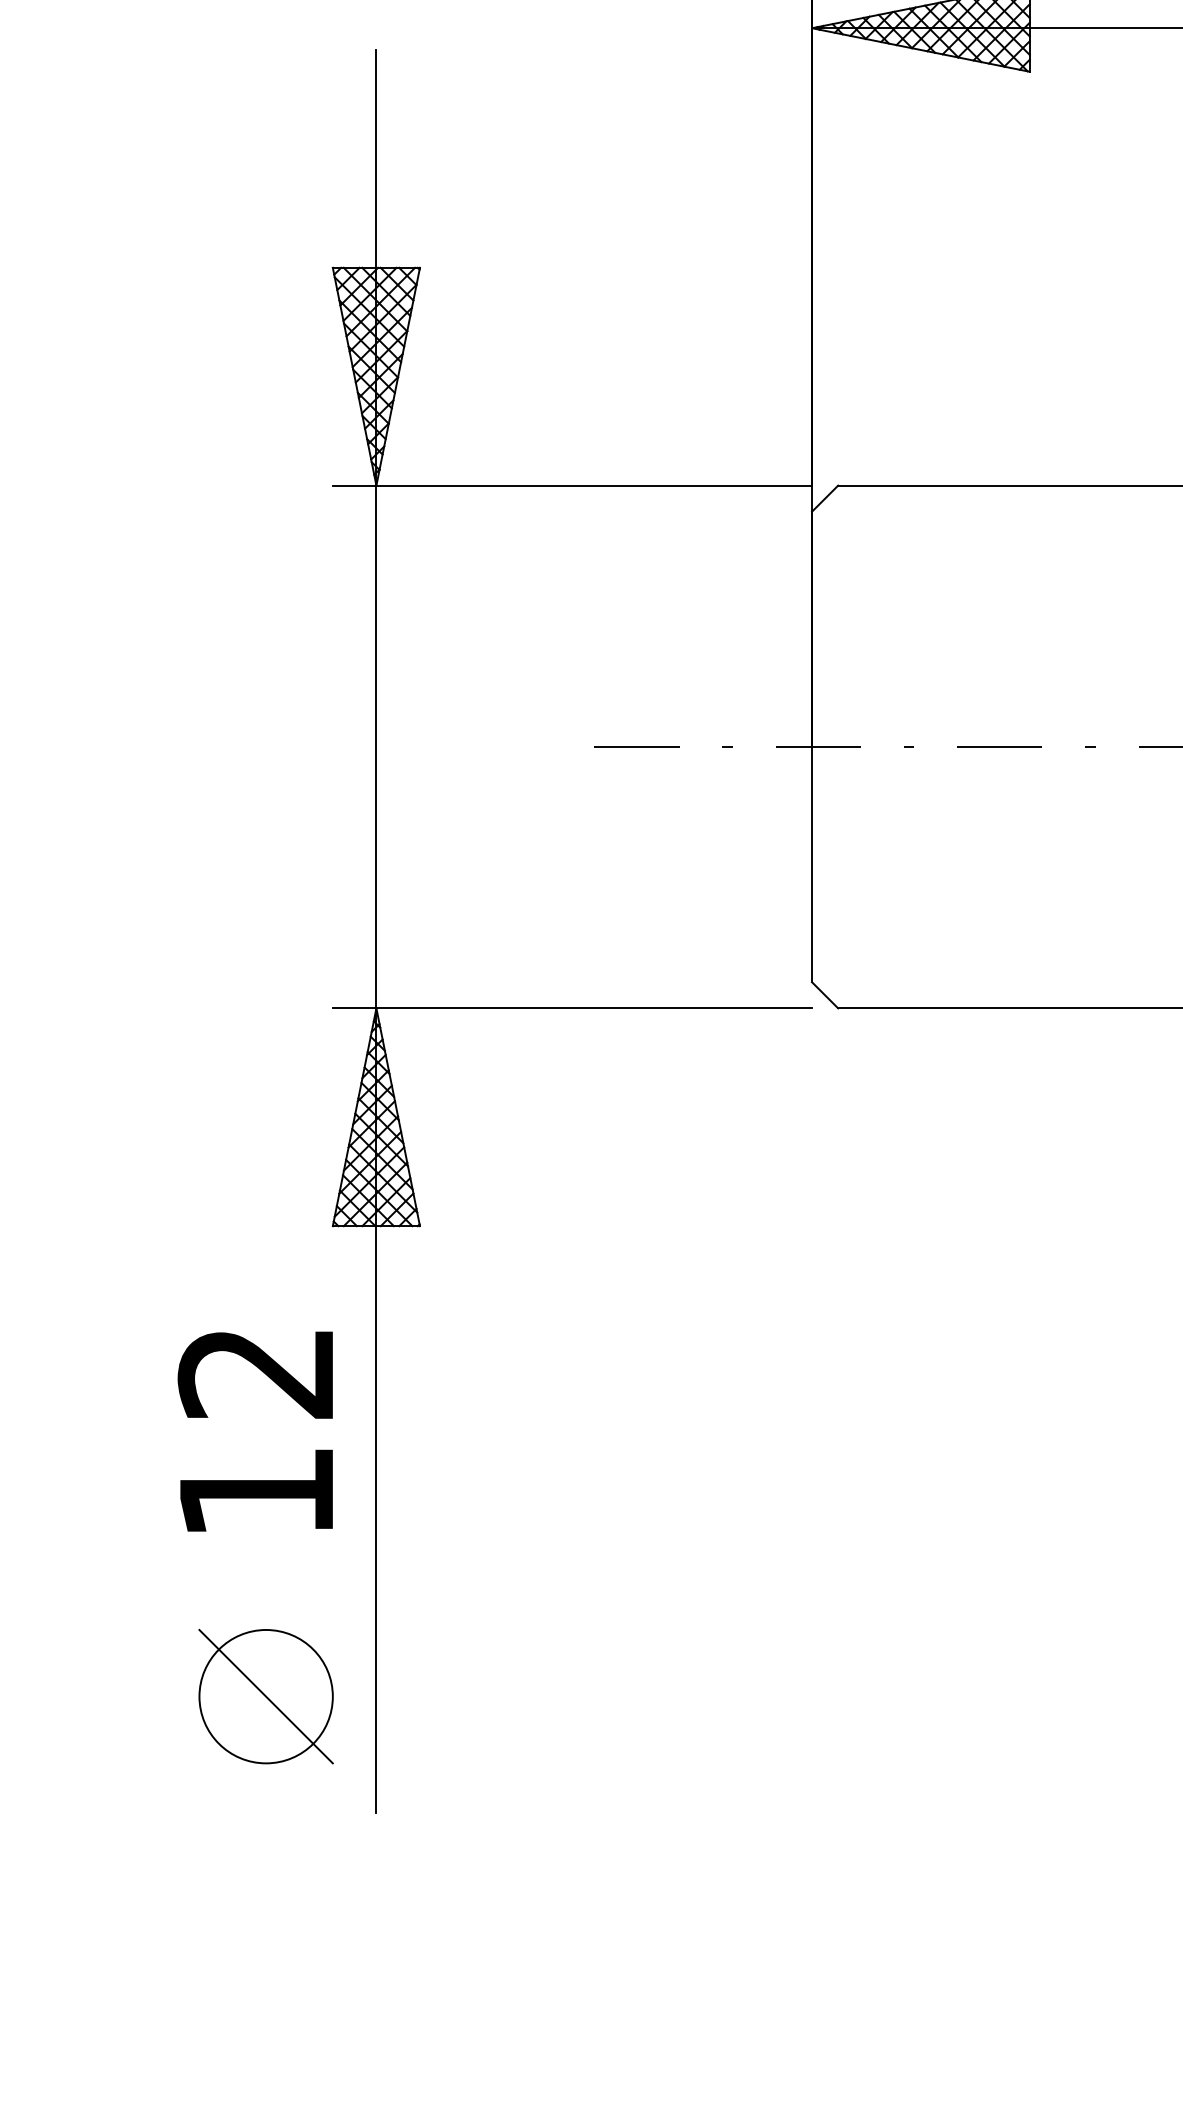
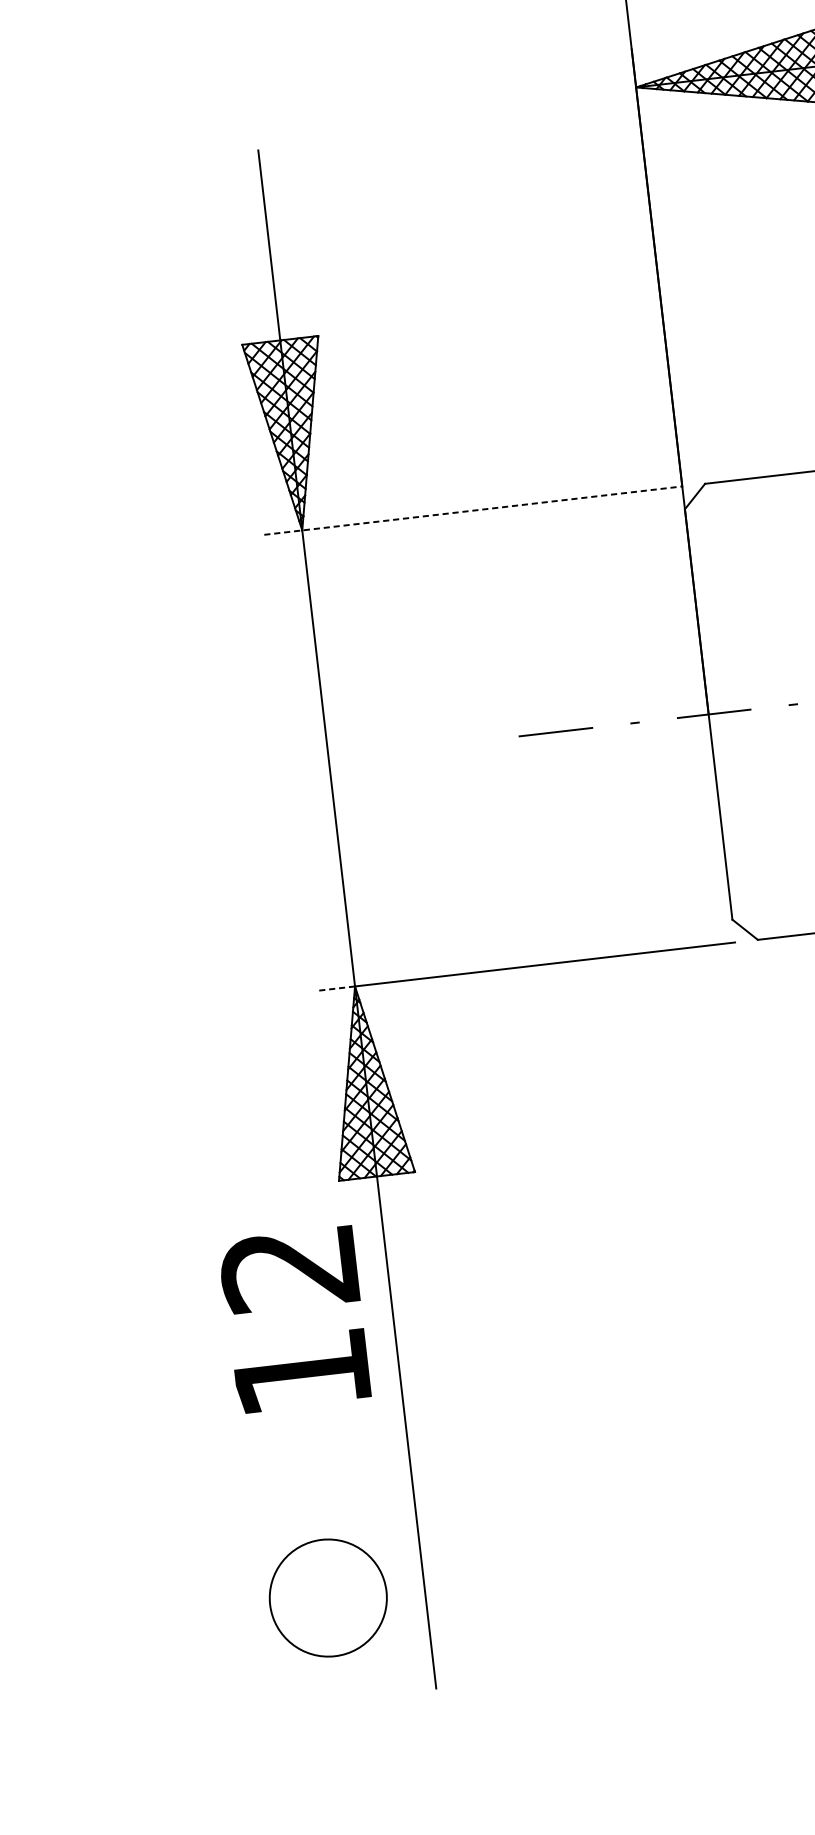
line: (572, 485) -> (473, 510), solid -> dashed
line: (354, 1008) -> (335, 988), solid -> dashed
text: (254, 1431) -> (293, 1319), moved
line: (265, 1696) -> (327, 1597), removed

